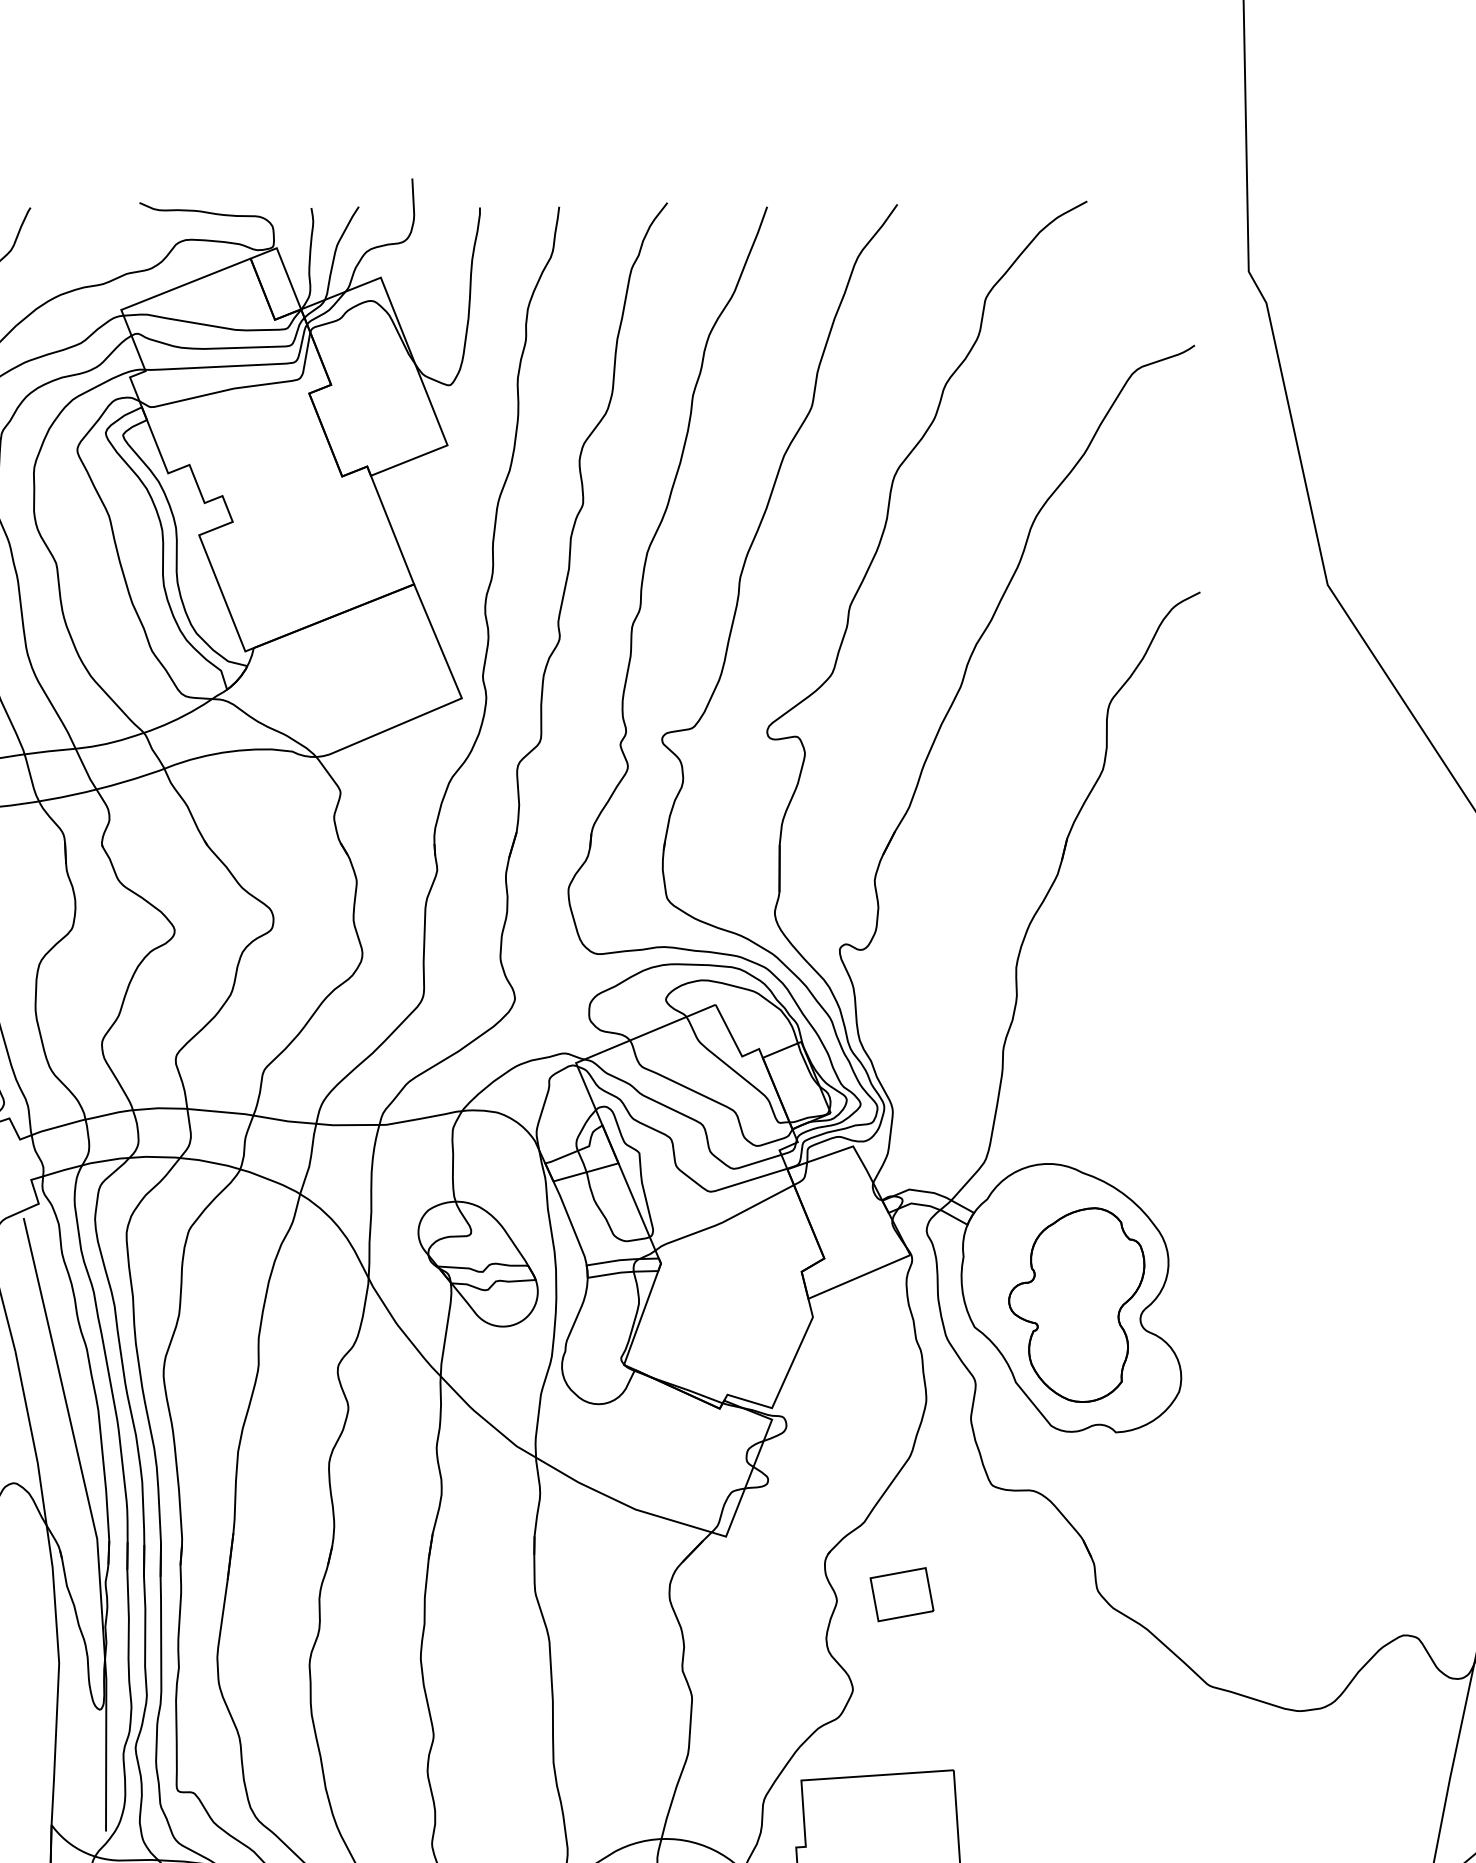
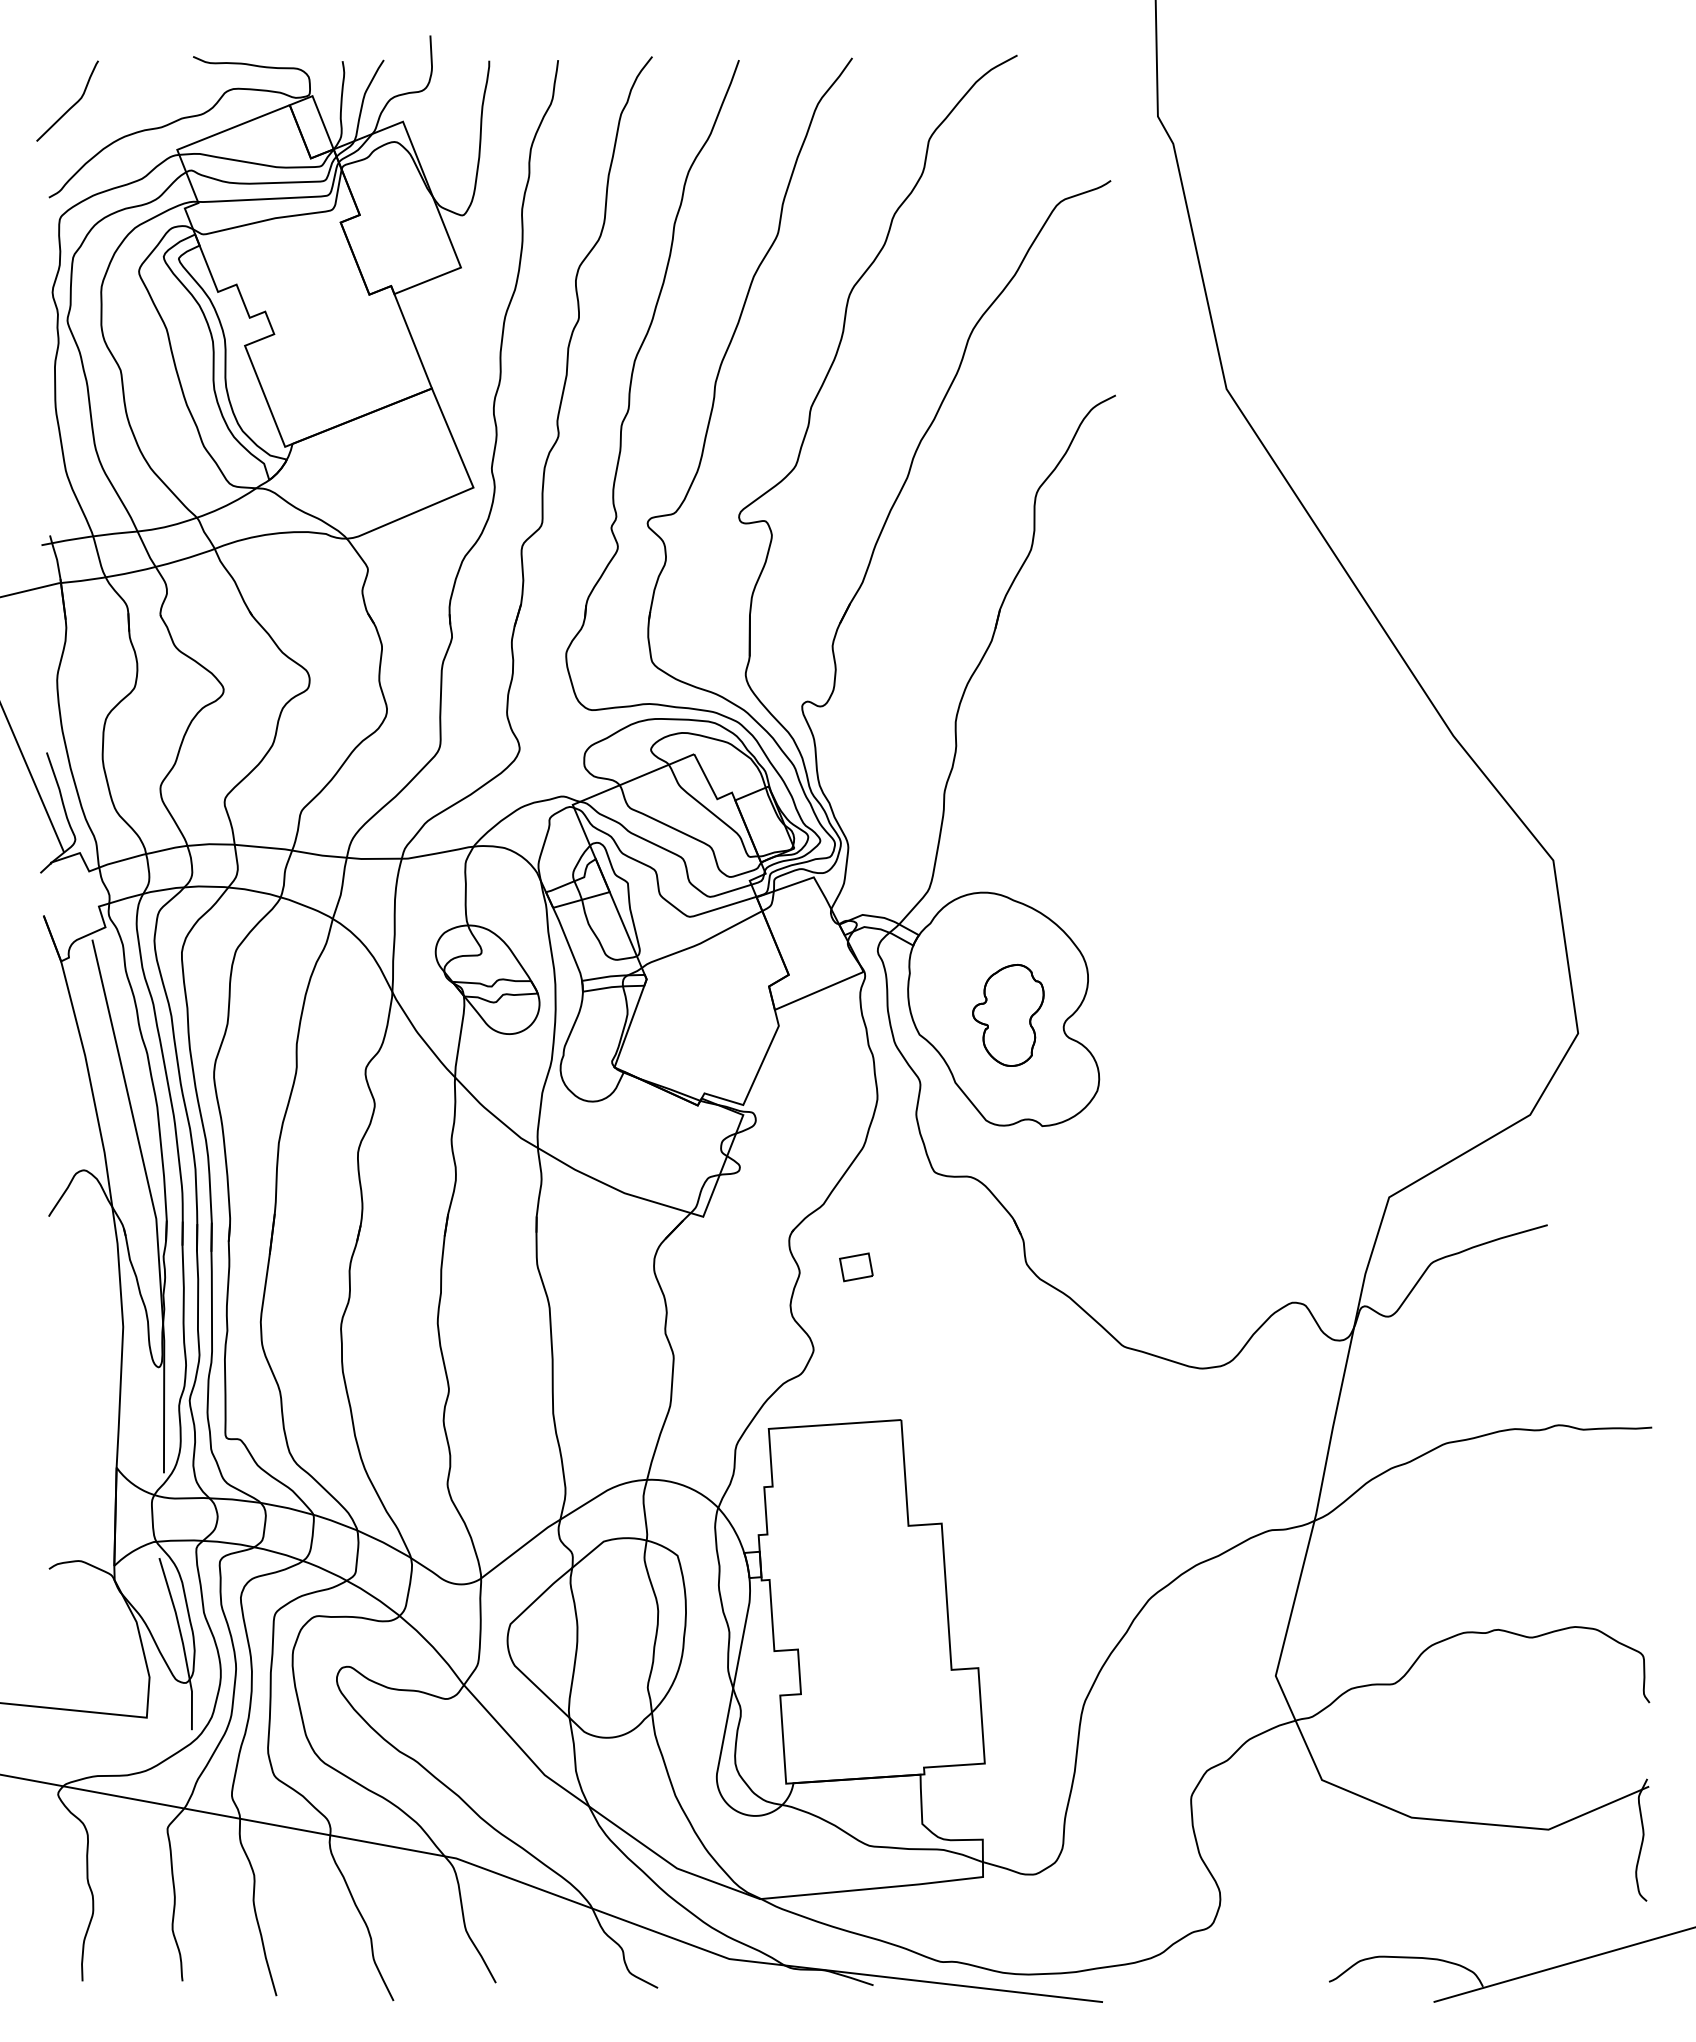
part: (1076, 1305) -> (1008, 1015), size x0.6
part: (902, 1594) -> (856, 1267), size x0.6

